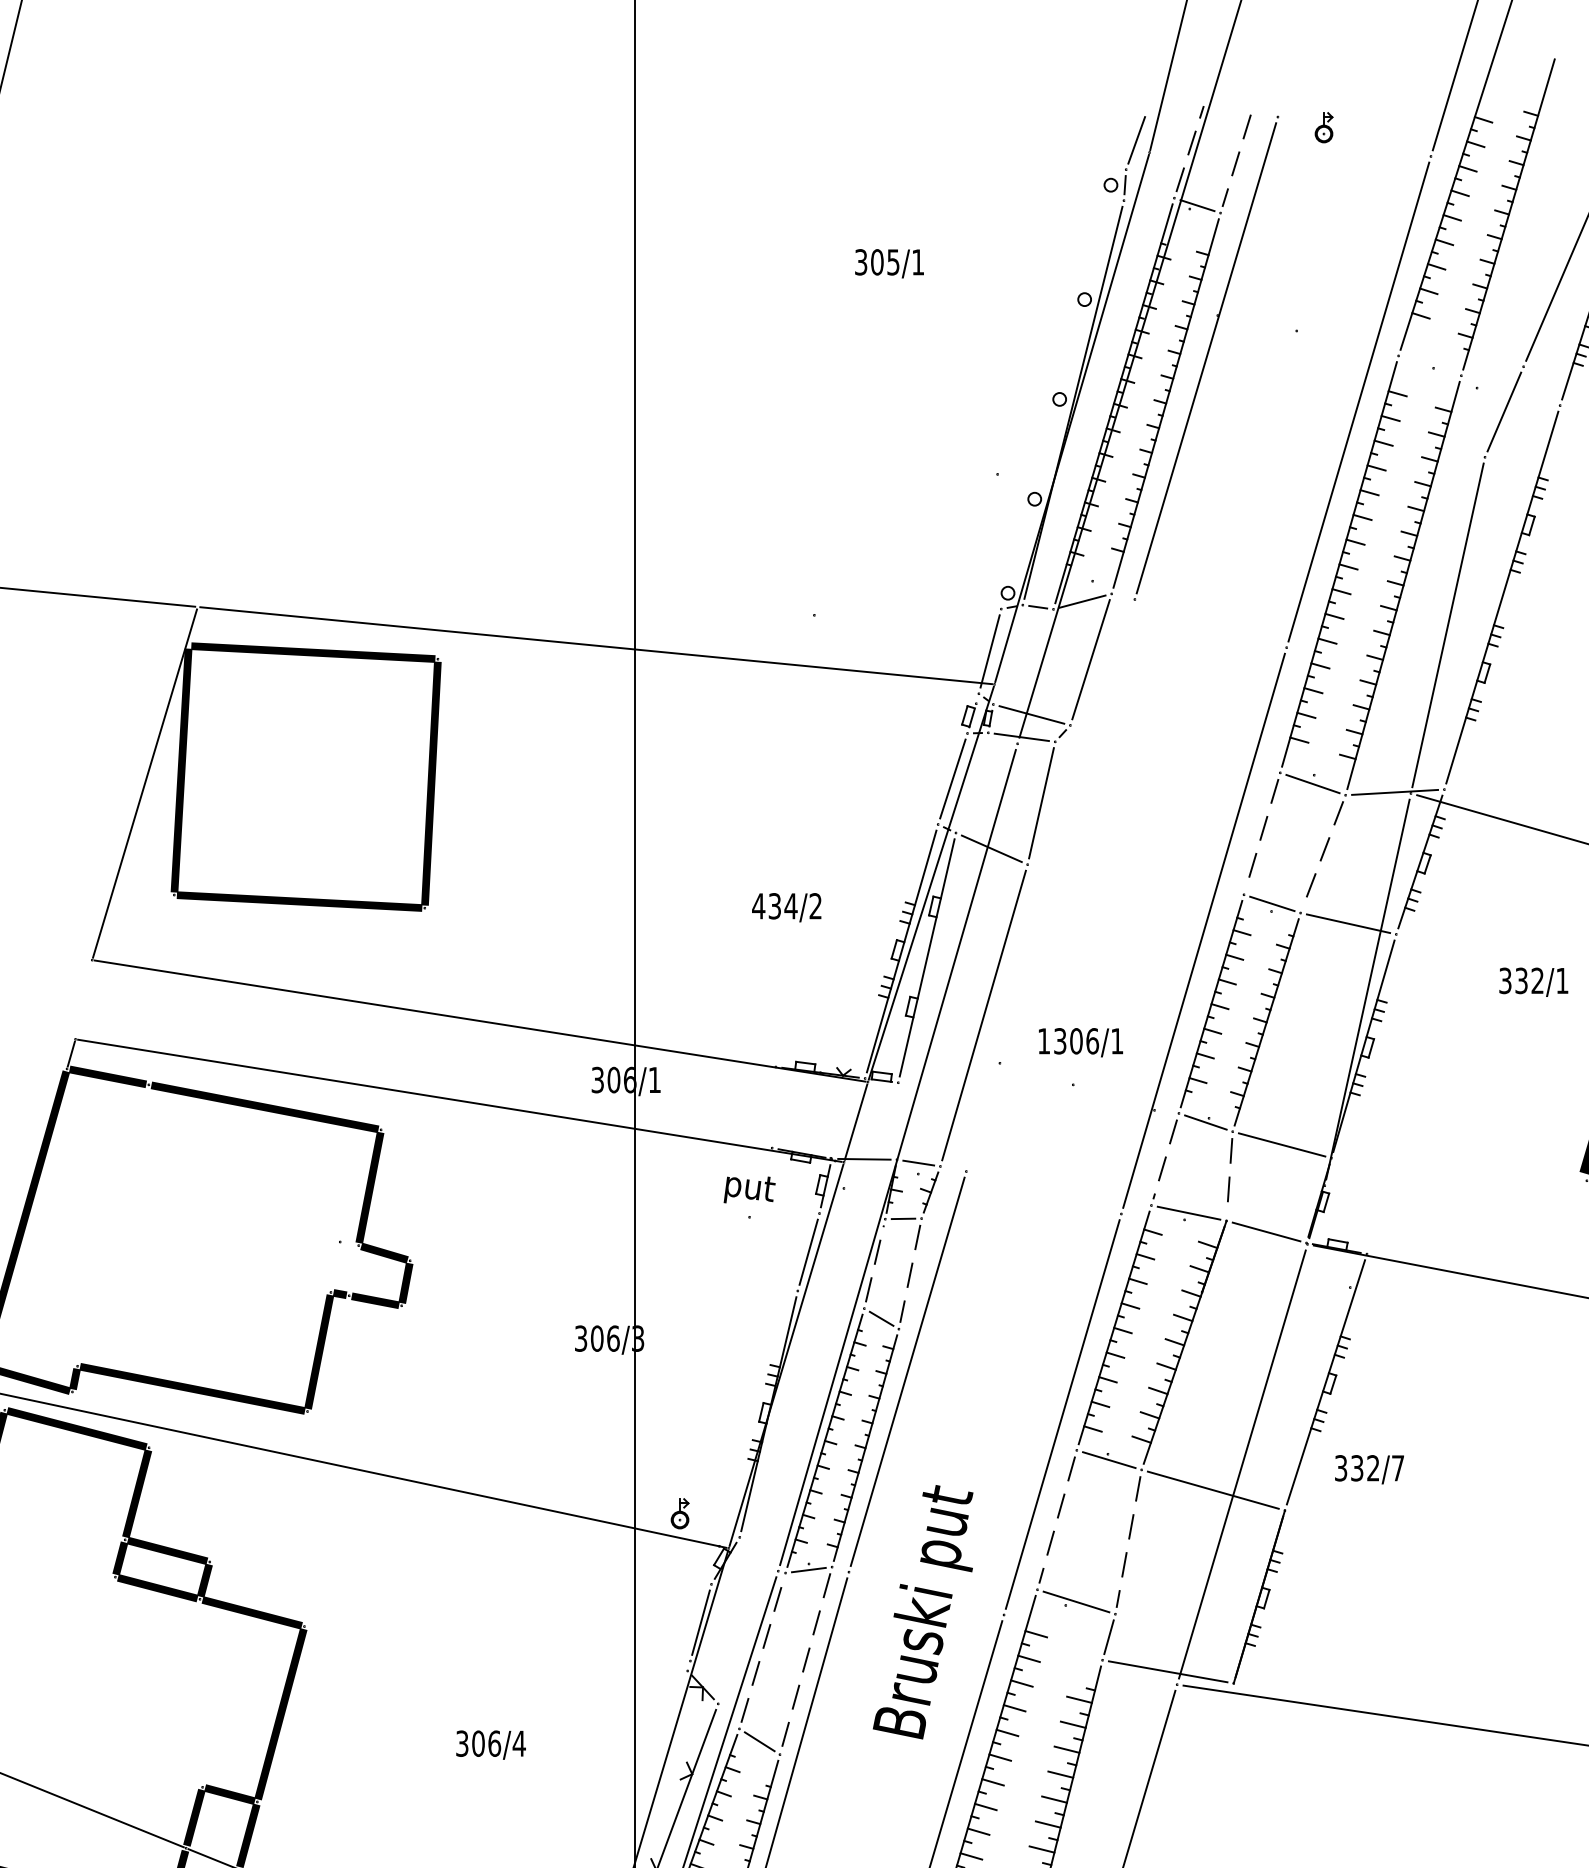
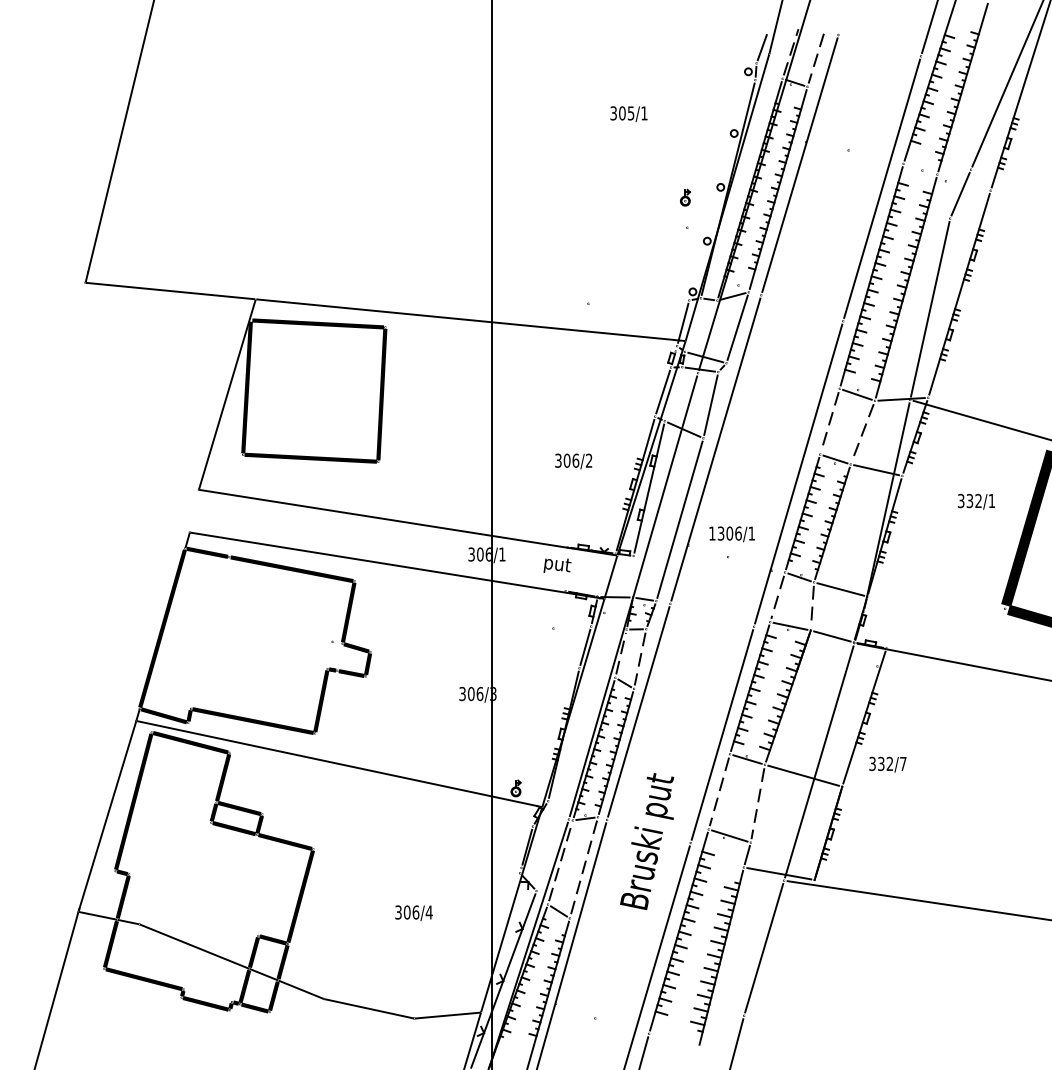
part: (1324, 127) -> (685, 197), moved
line: (1049, 885) -> (715, 449), added
text: (773, 905) -> (566, 460), 434/2 -> 306/2
text: (749, 1189) -> (557, 565), moved

